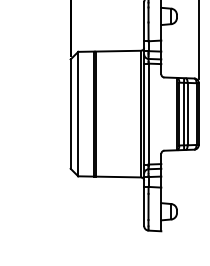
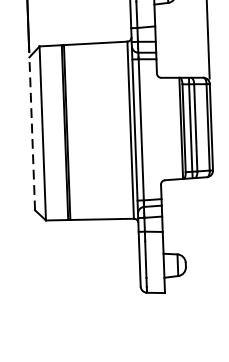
line: (70, 114) -> (31, 134), solid -> dashed

